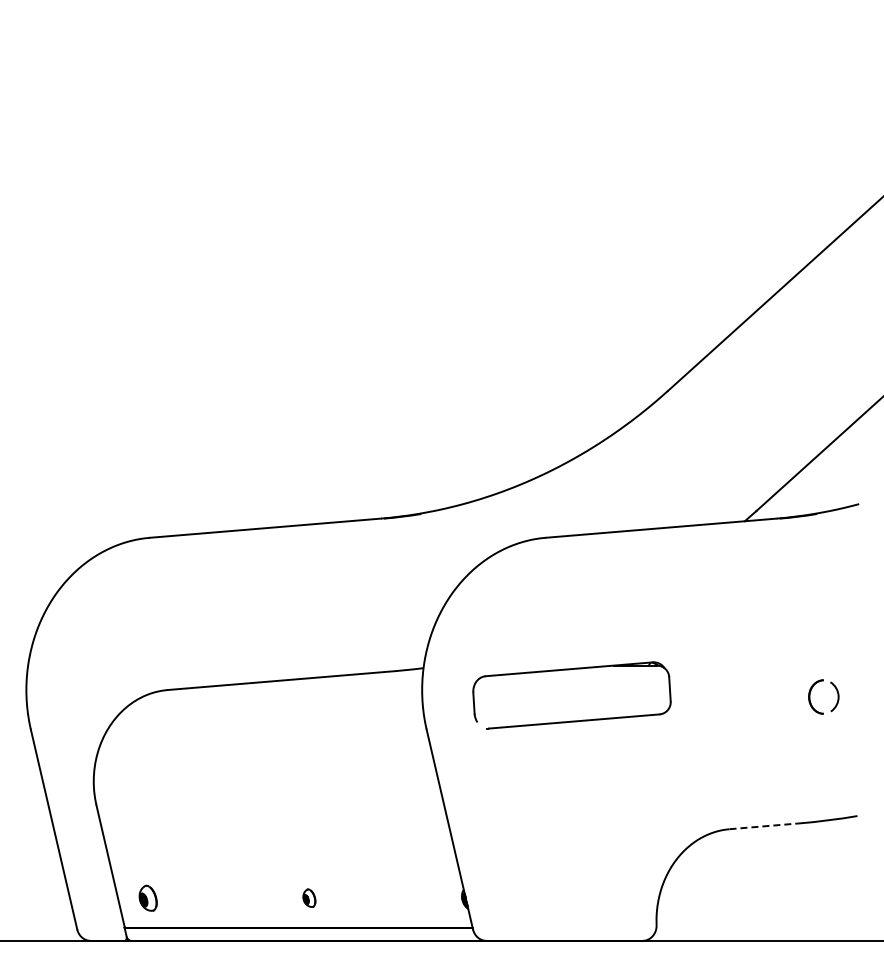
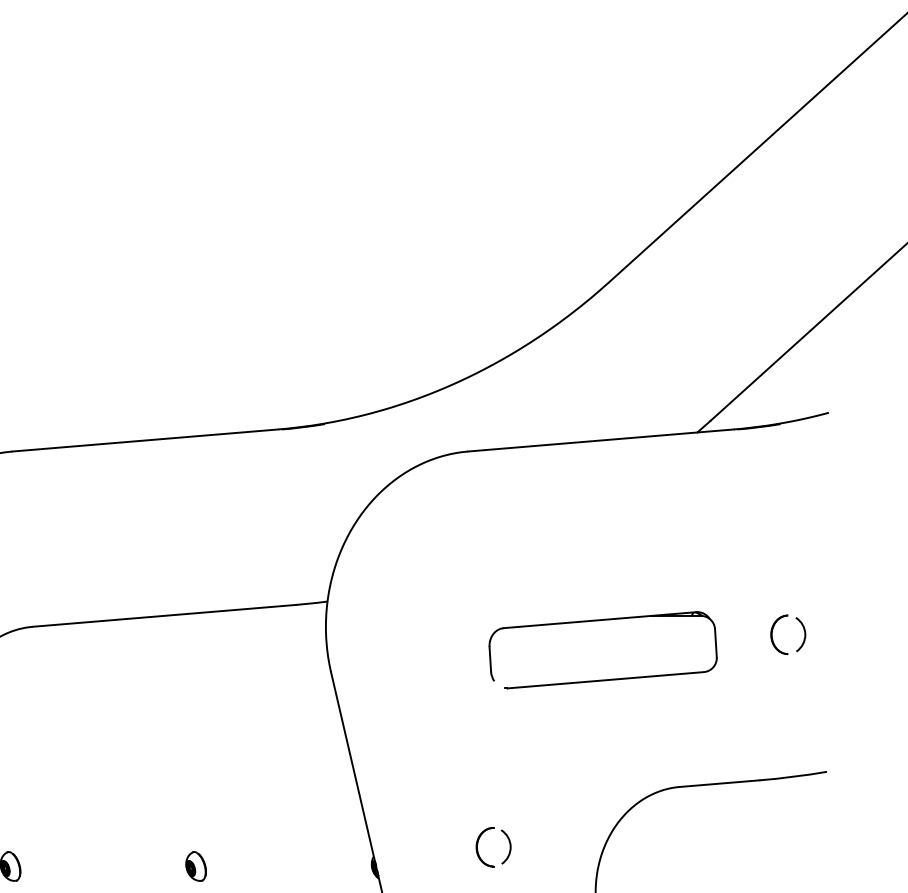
part: (571, 720) -> (602, 679), moved
line: (764, 826) -> (719, 783), dashed -> solid
part: (555, 876) -> (479, 841), added
part: (309, 897) -> (196, 865), size x1.43

